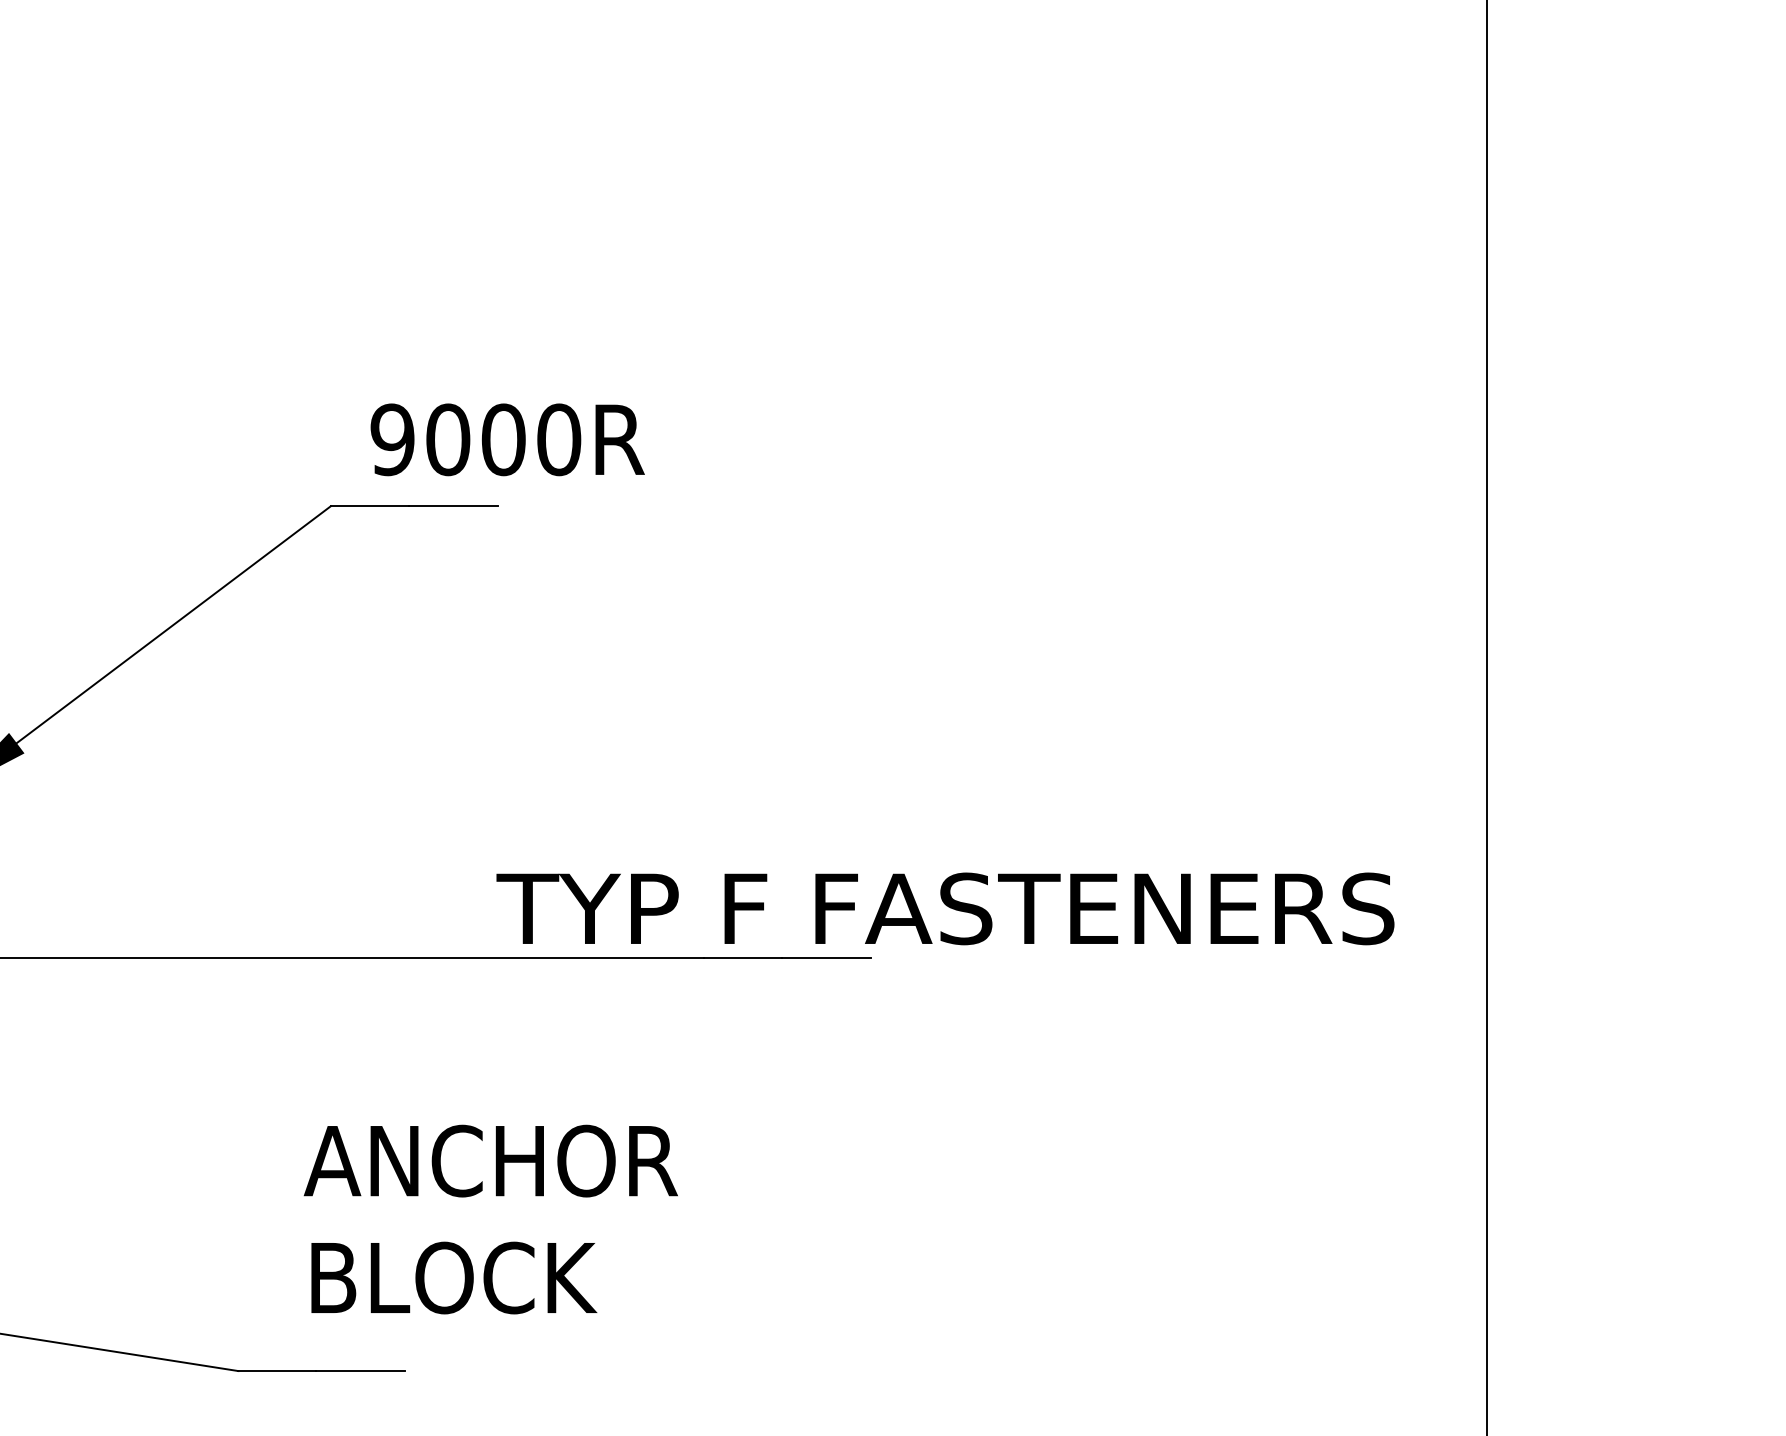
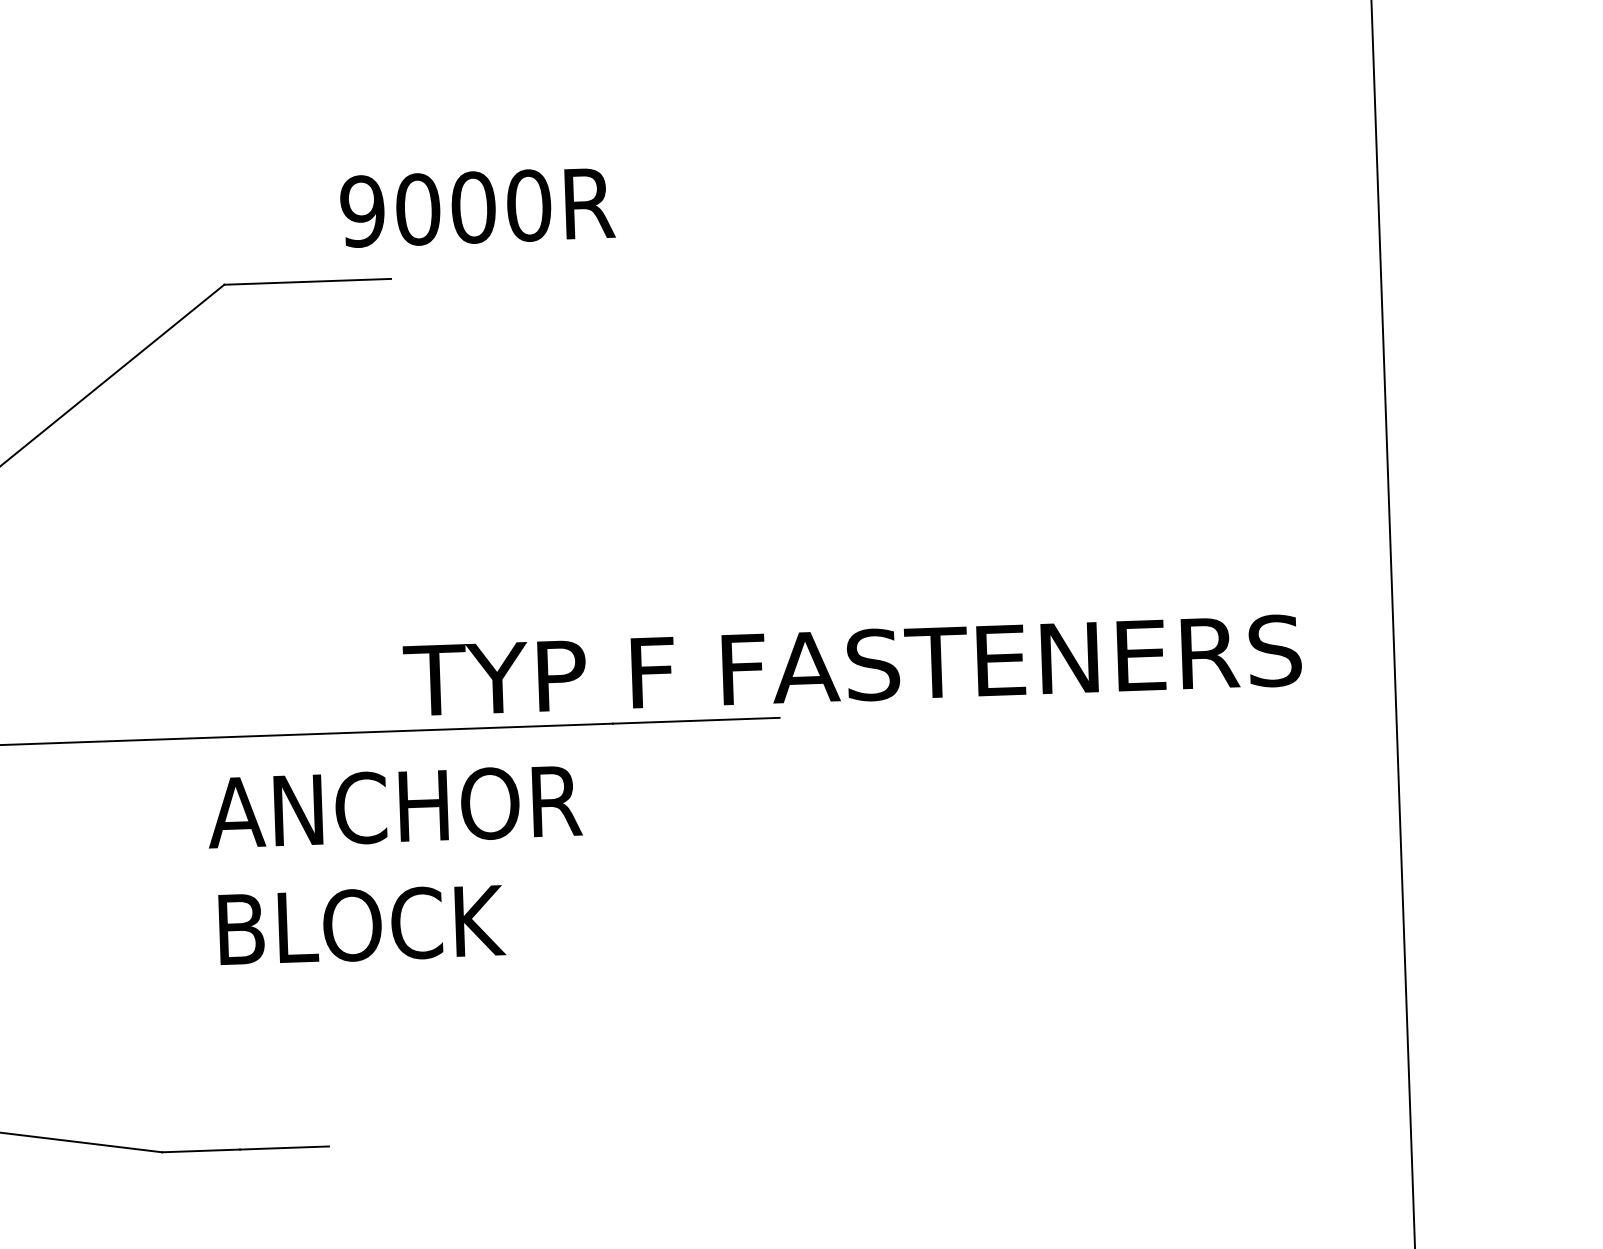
text: (507, 439) -> (477, 207), moved
text: (490, 1219) -> (396, 865), moved

